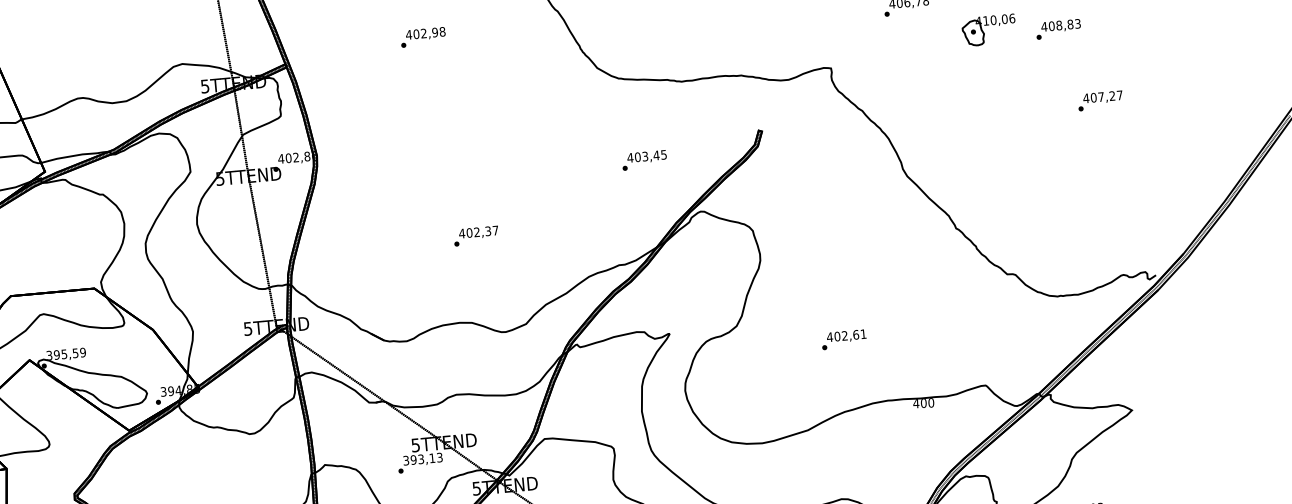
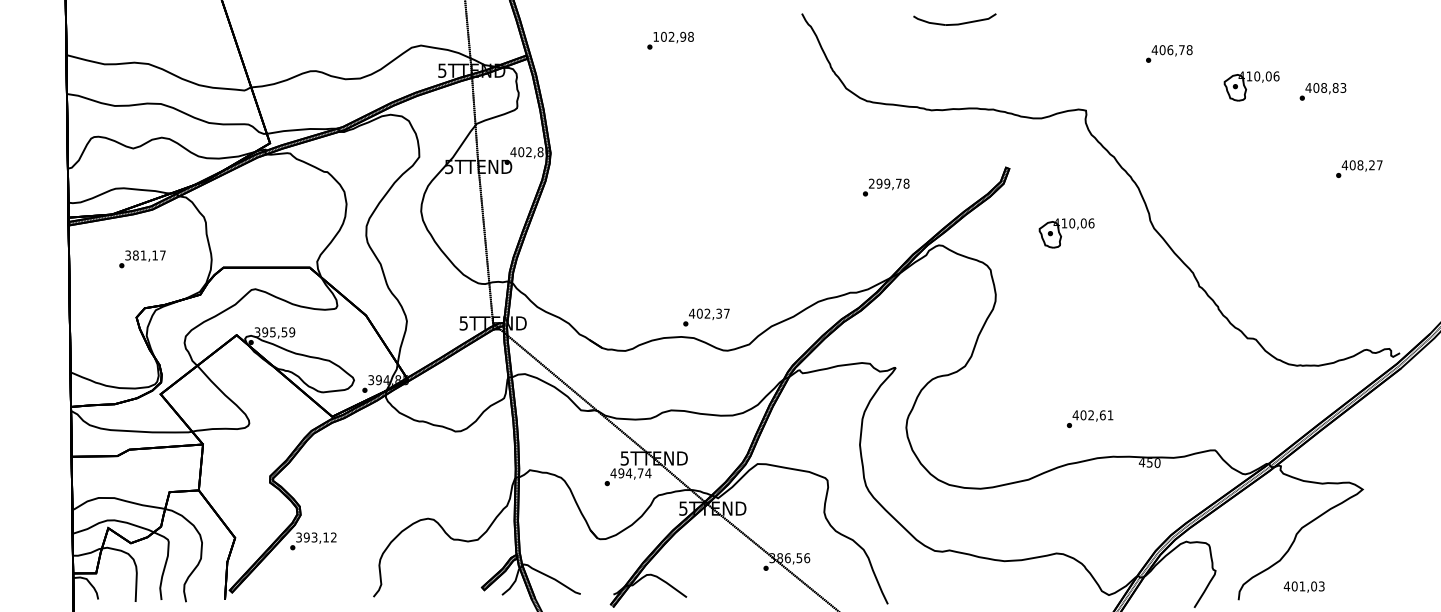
text: (409, 34) -> (656, 36), 402,98 -> 102,98
text: (1101, 97) -> (1360, 165), 407,27 -> 408,27
text: (646, 156) -> (888, 183), 403,45 -> 299,78
part: (823, 188) -> (1066, 233), added
text: (476, 236) -> (706, 317), moved
text: (843, 340) -> (1089, 419), moved
text: (923, 403) -> (1149, 462), 400 -> 450
text: (422, 459) -> (630, 473), 393,13 -> 494,74

